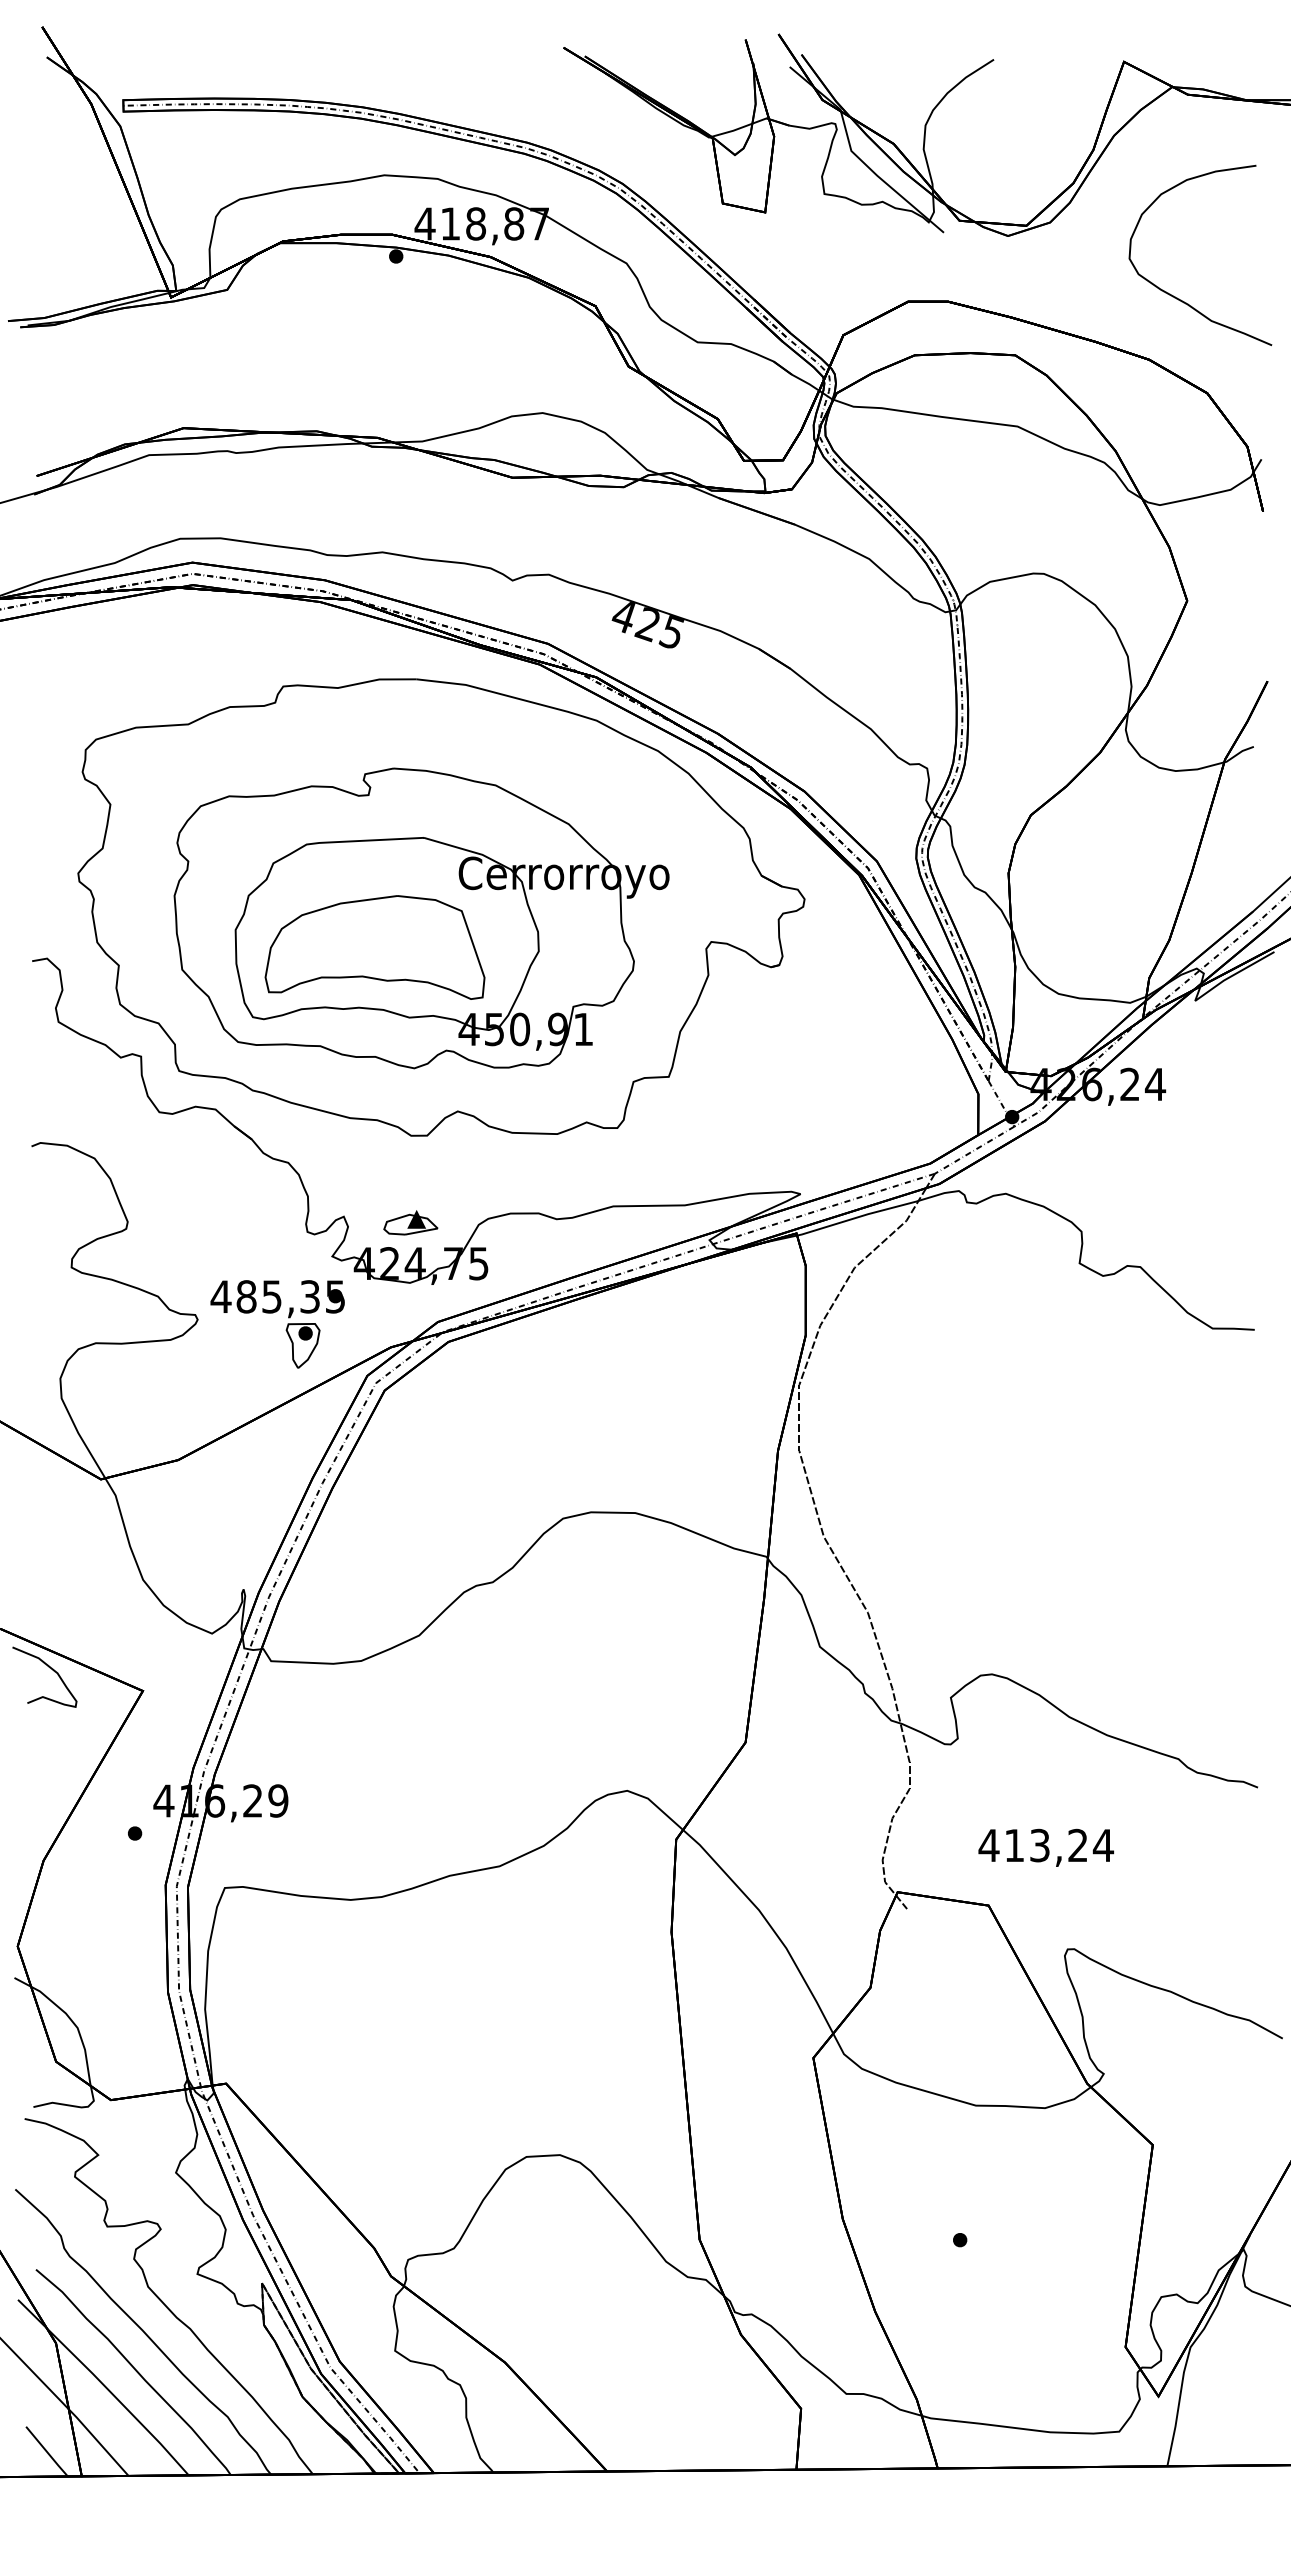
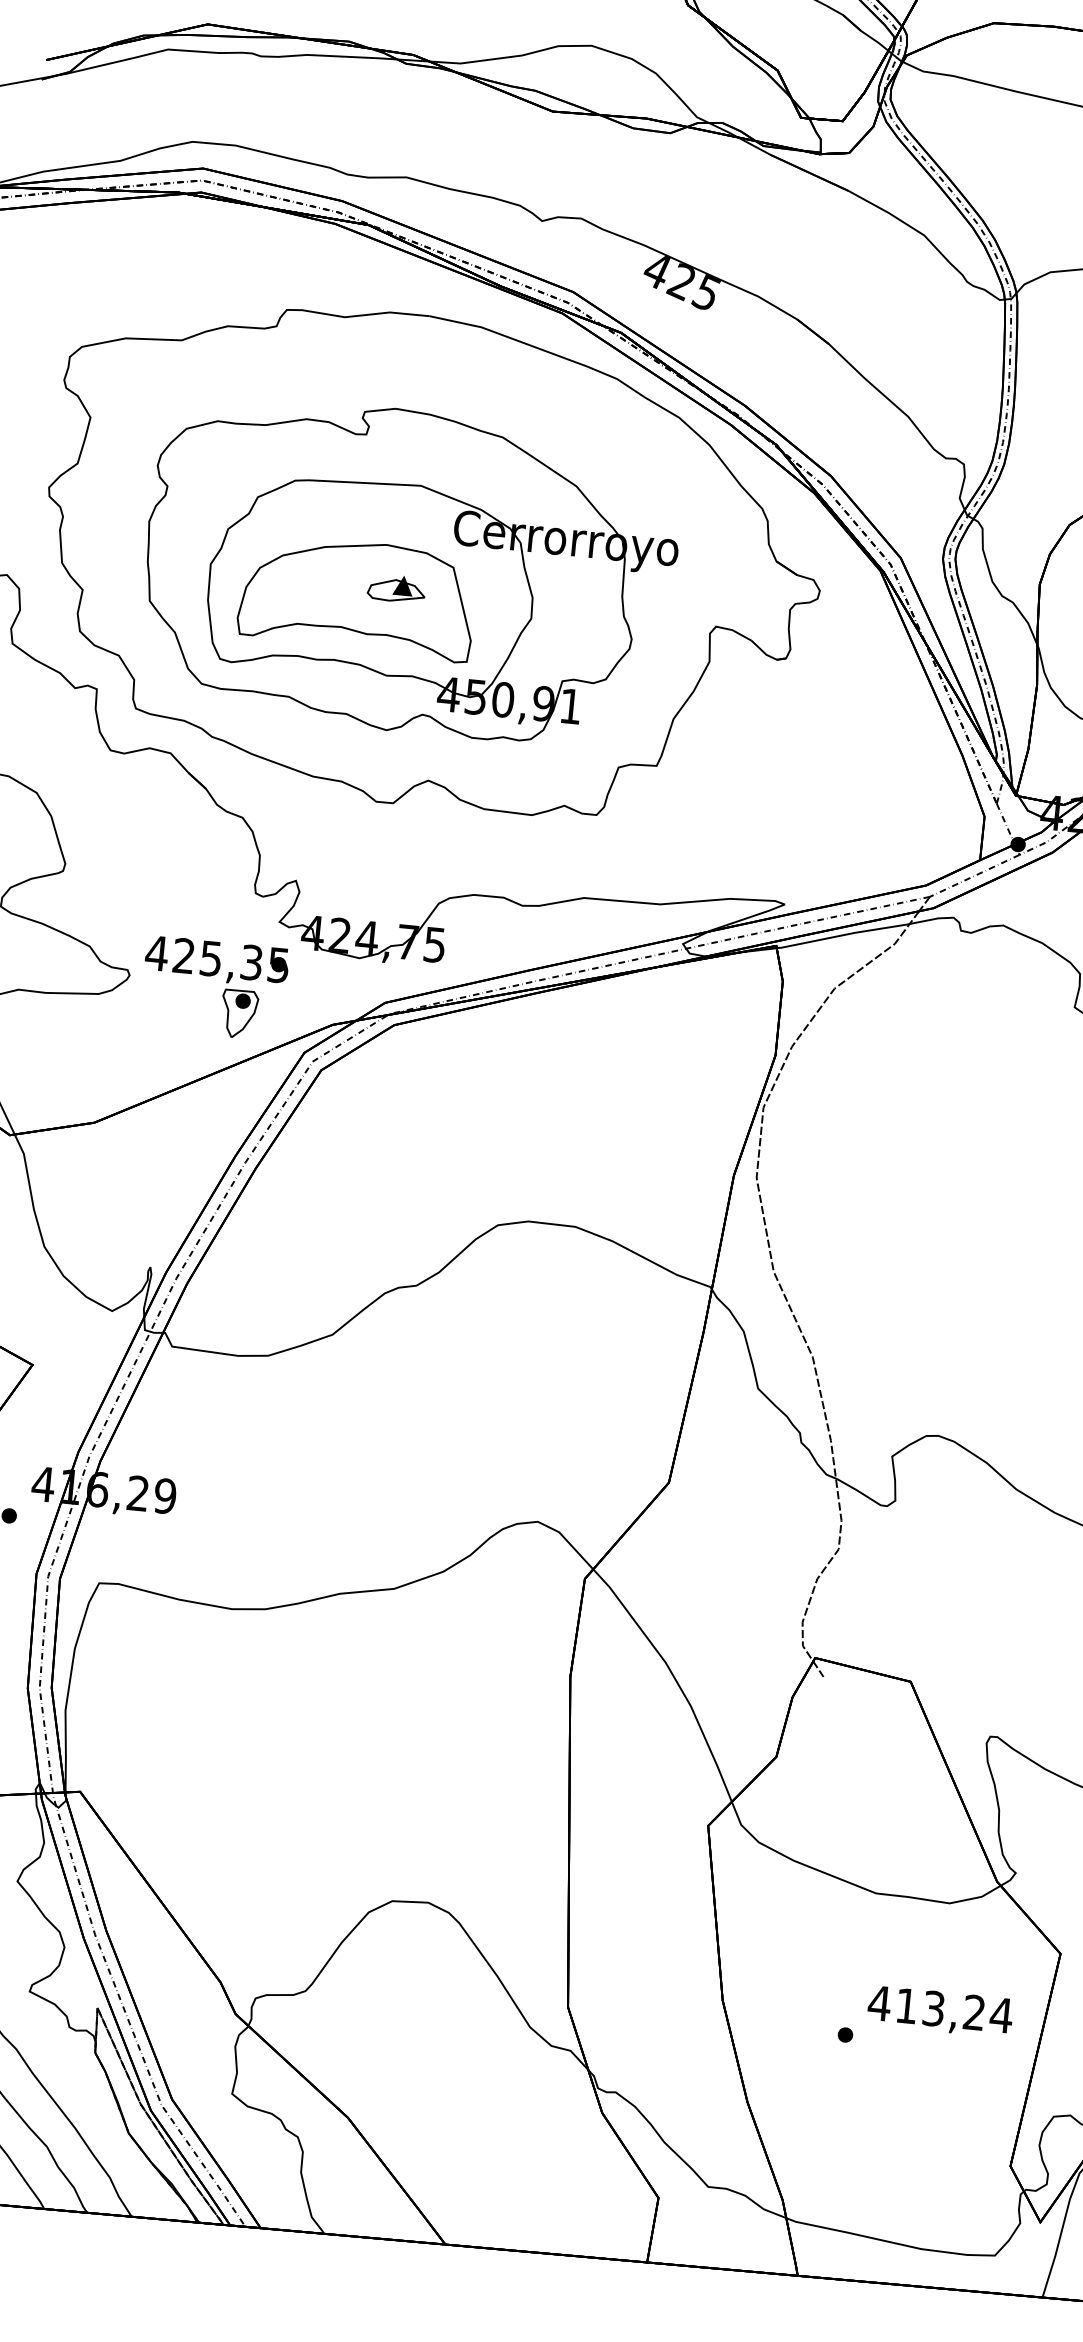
part: (410, 1222) -> (396, 588), moved
text: (246, 1296) -> (184, 955), 485,35 -> 425,35
text: (1045, 1847) -> (939, 2011), moved

